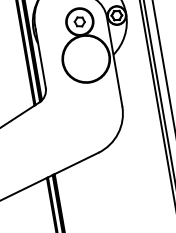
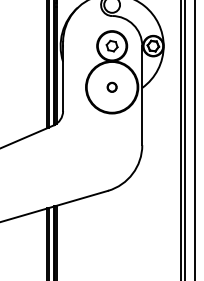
part: (85, 58) -> (111, 86), added

